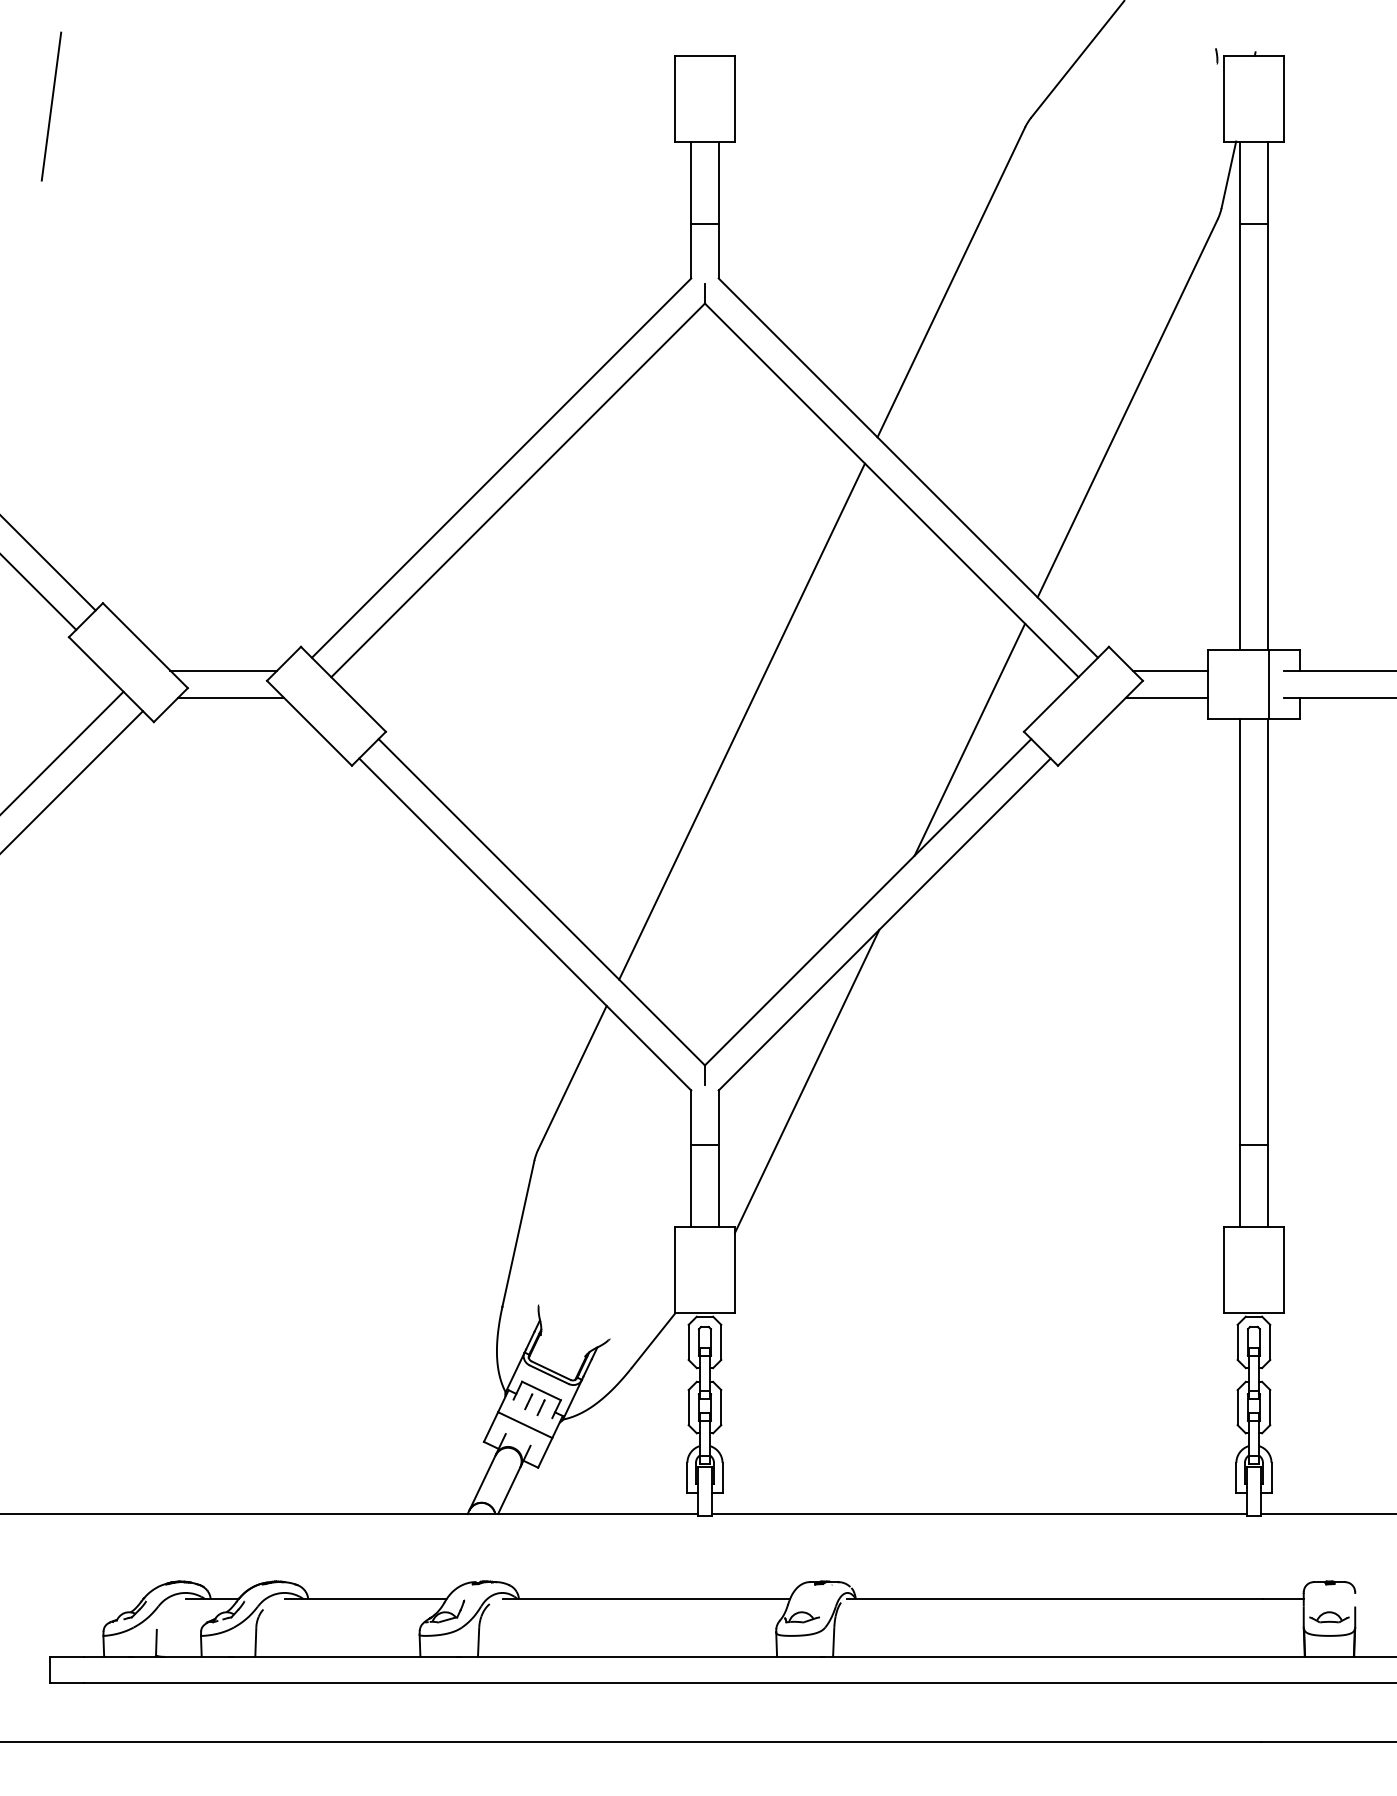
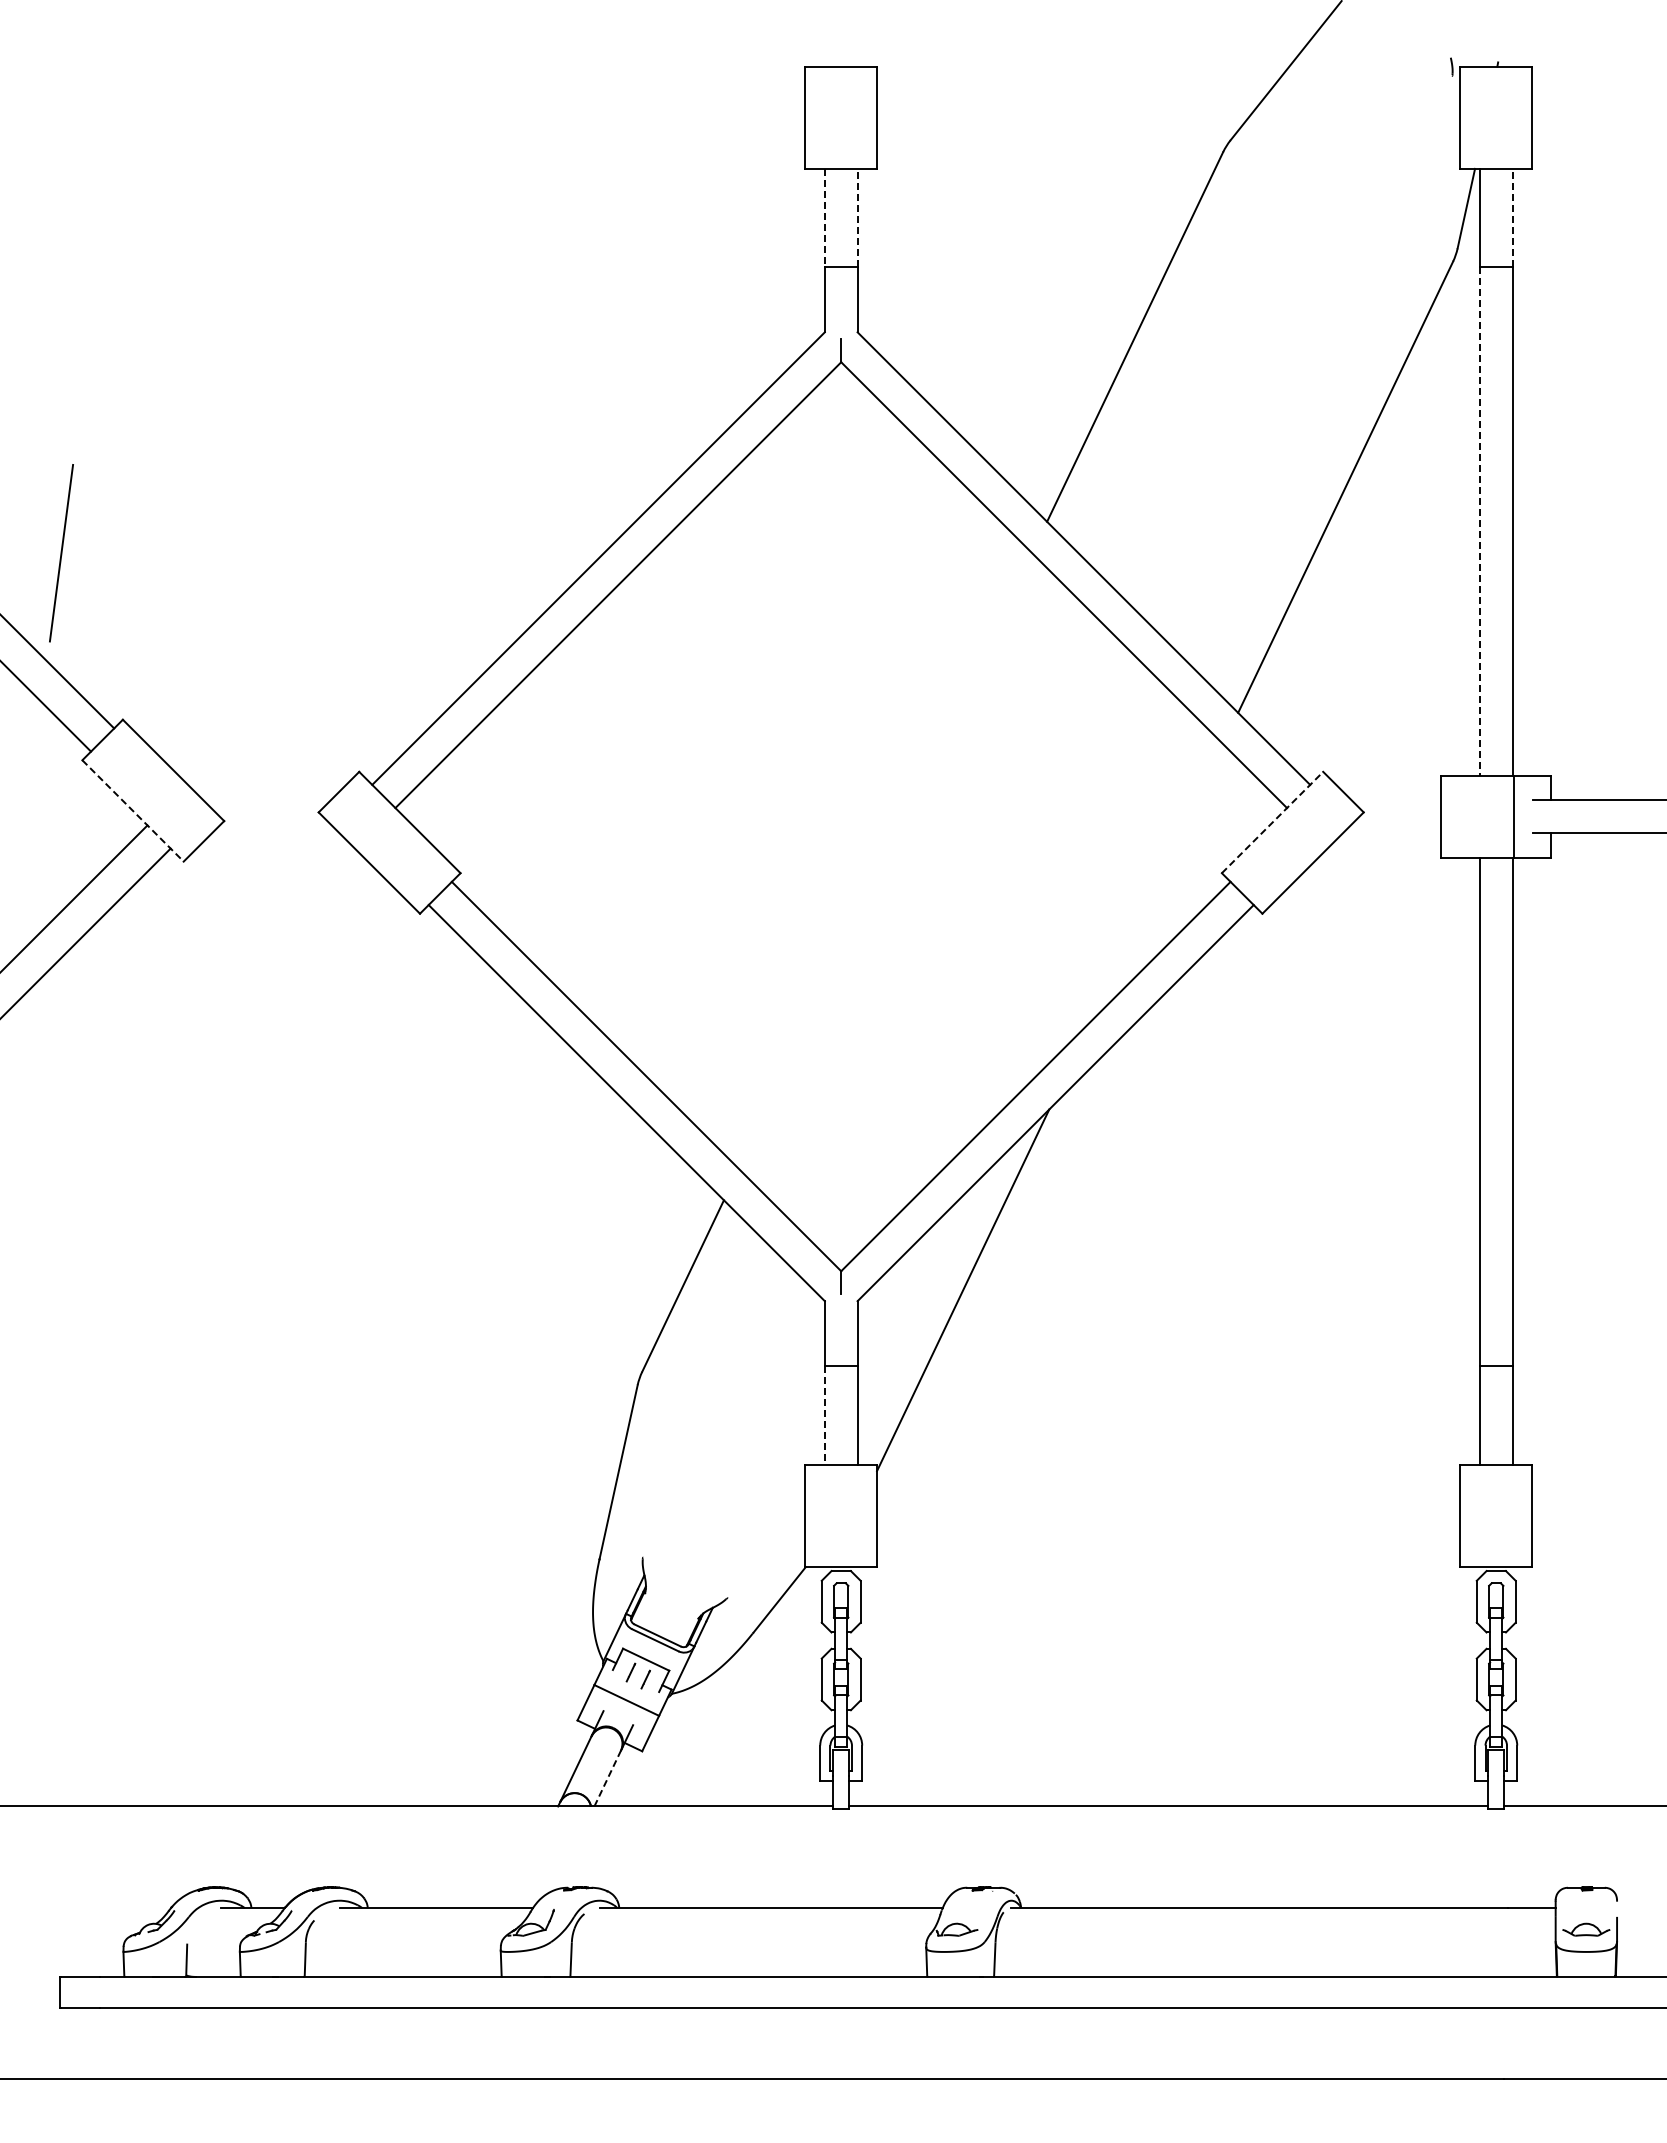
line: (51, 106) -> (61, 553), moved
line: (718, 182) -> (857, 217), solid -> dashed
line: (1267, 182) -> (1512, 217), solid -> dashed
line: (690, 183) -> (824, 218), solid -> dashed
line: (1239, 437) -> (1479, 521), solid -> dashed
line: (223, 670) -> (266, 800), removed
line: (1170, 670) -> (1396, 800), removed
line: (111, 679) -> (133, 810), solid -> dashed
line: (1066, 689) -> (1272, 822), solid -> dashed
line: (230, 698) -> (275, 833), removed
line: (1166, 698) -> (1392, 833), removed
line: (742, 721) -> (885, 860), removed
line: (970, 739) -> (1157, 882), removed
line: (690, 1186) -> (824, 1415), solid -> dashed
line: (509, 1489) -> (608, 1777), solid -> dashed

